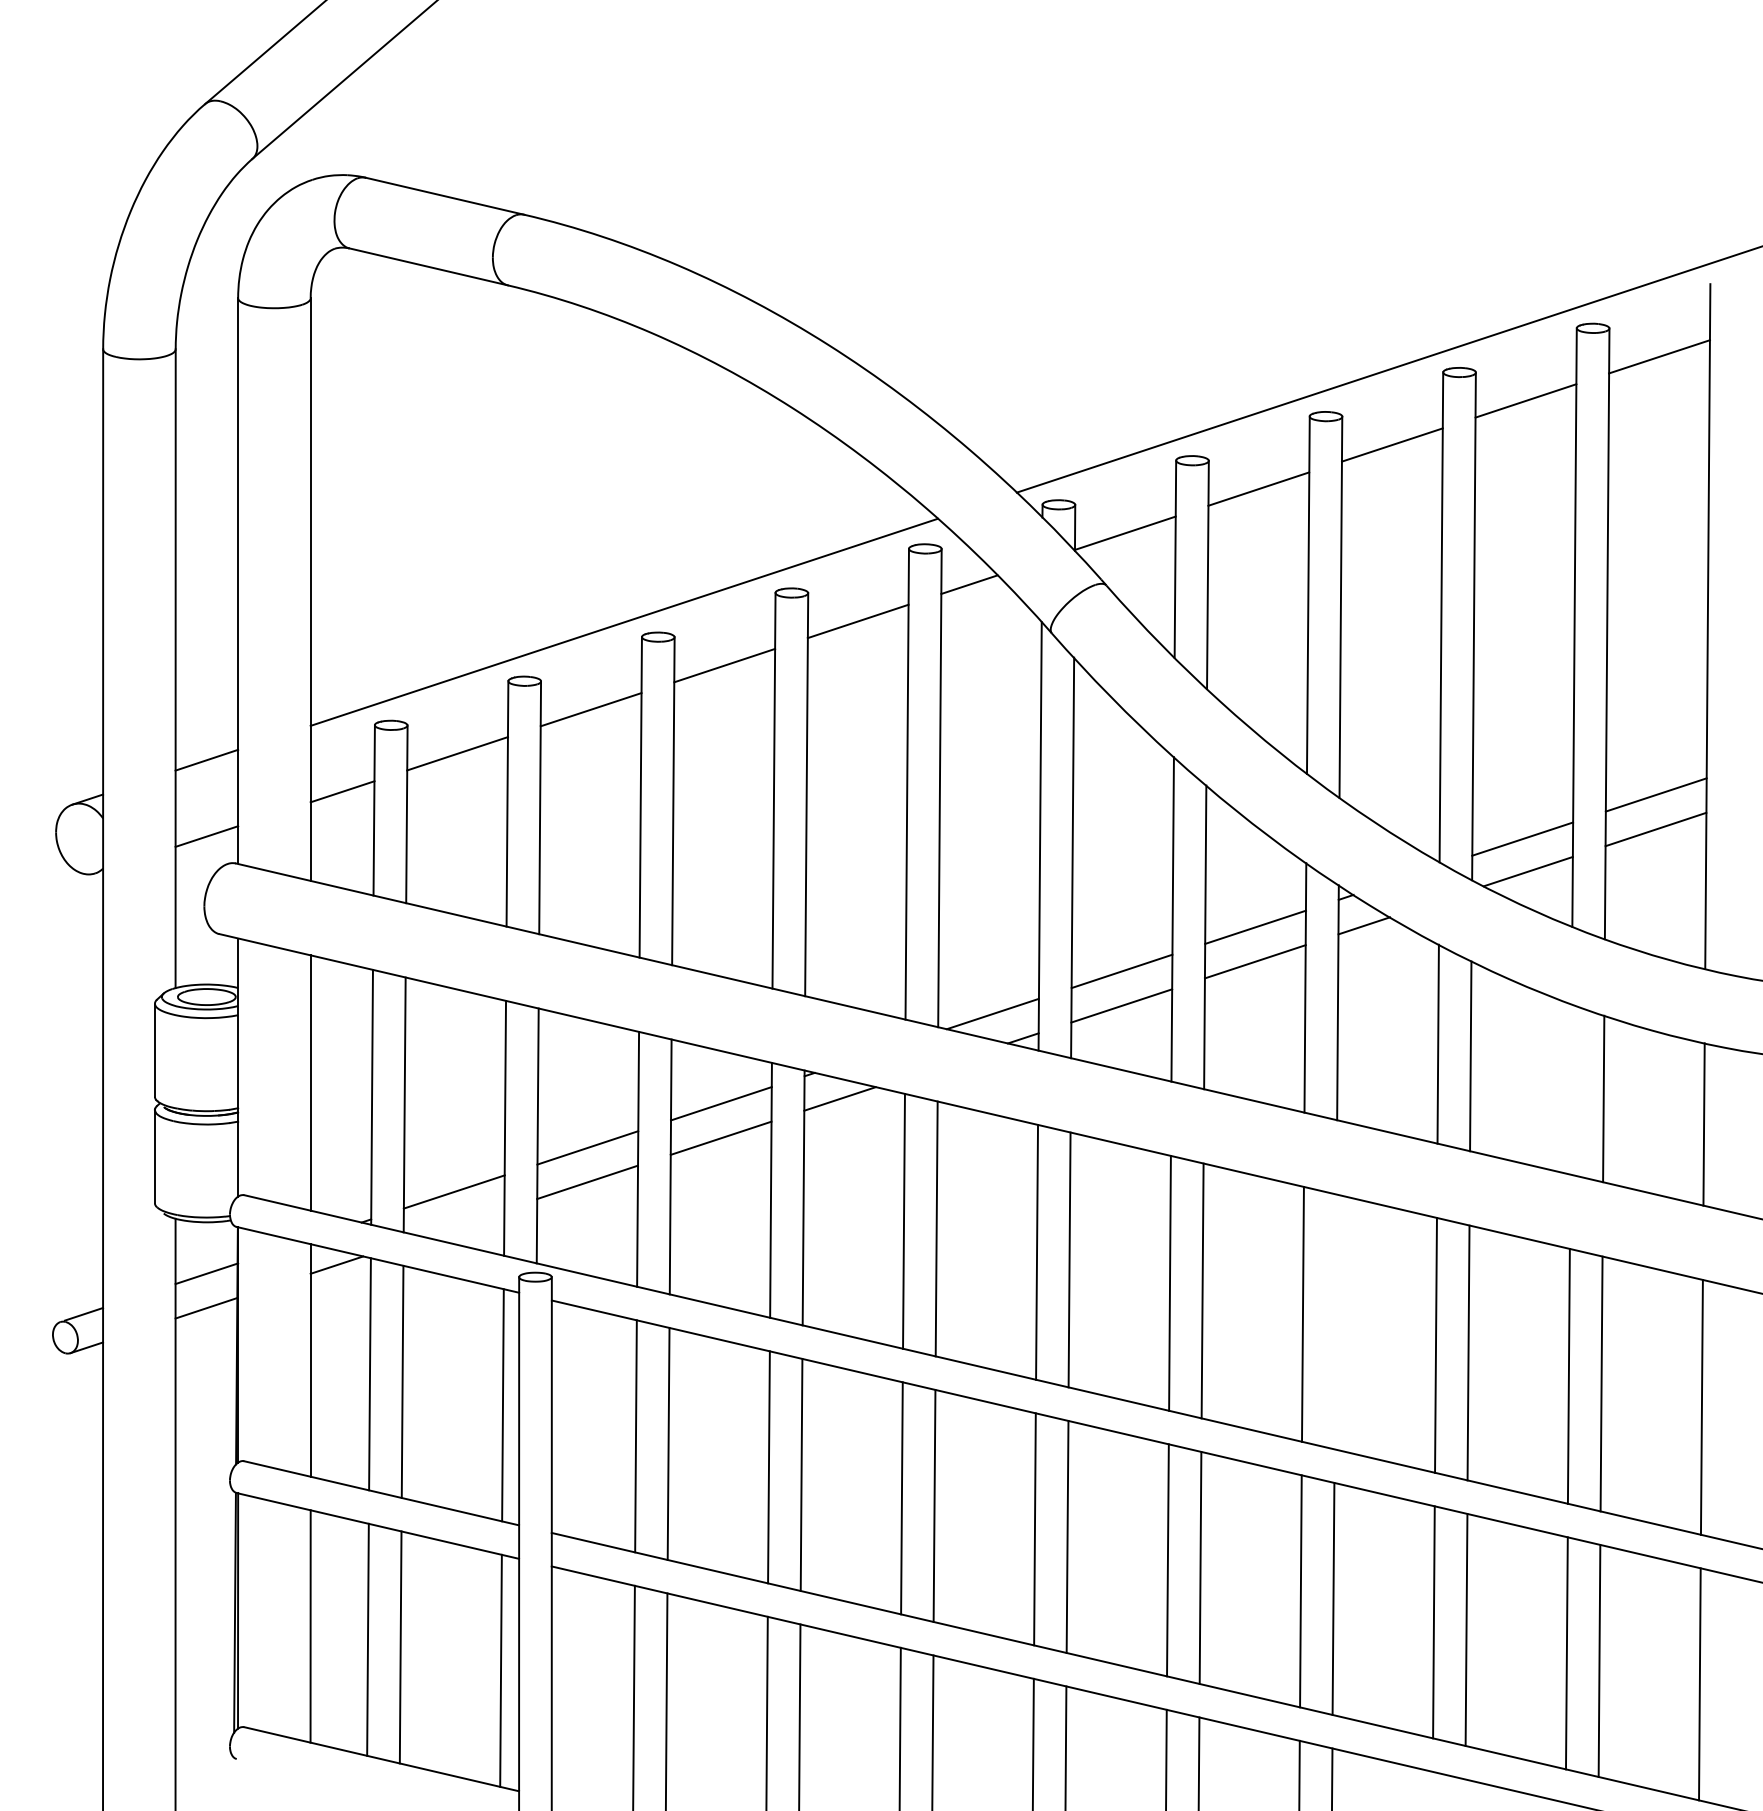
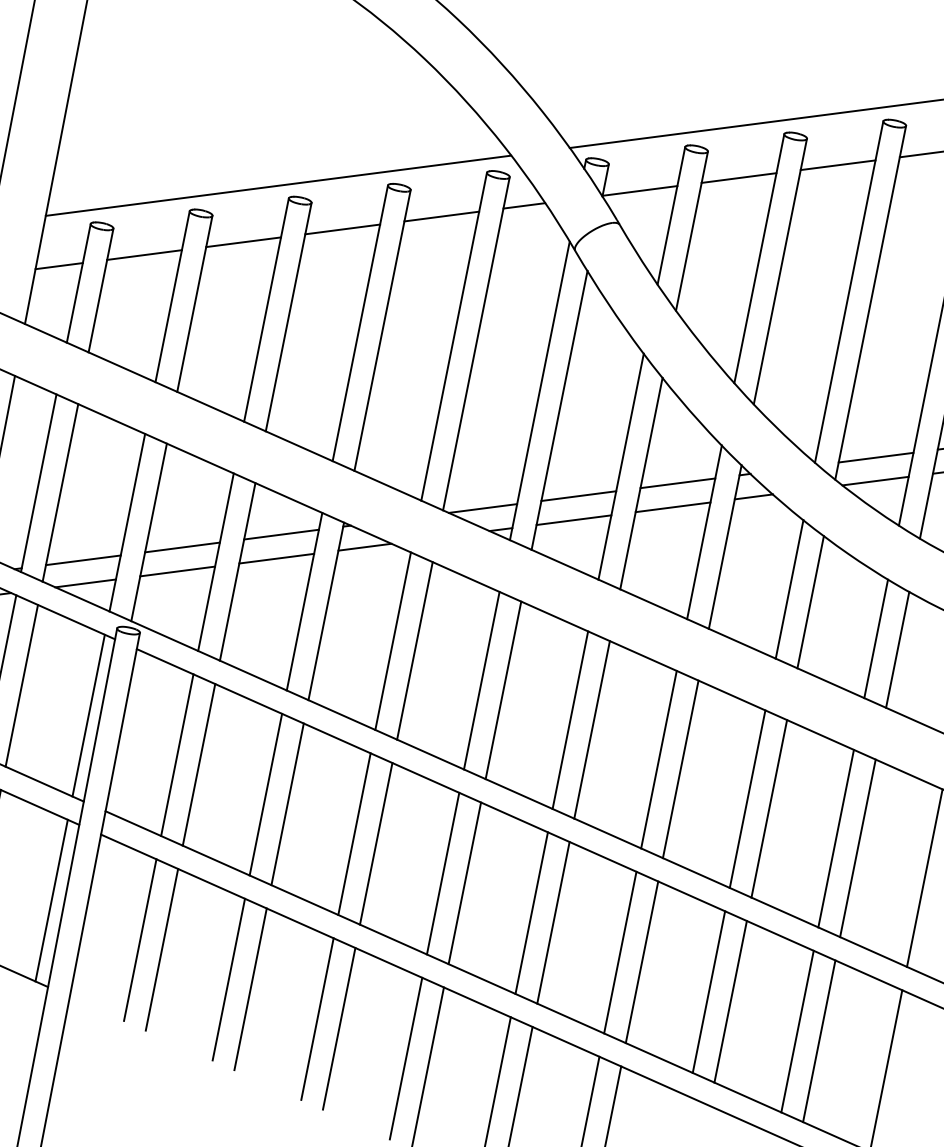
line: (1570, 1089) -> (875, 638), added
line: (463, 1222) -> (85, 582), added
line: (1335, 1321) -> (680, 769), added

